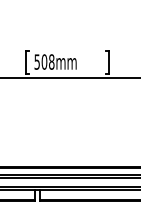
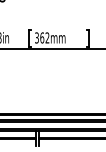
text: (44, 61) -> (42, 37), 508mm -> 362mm

